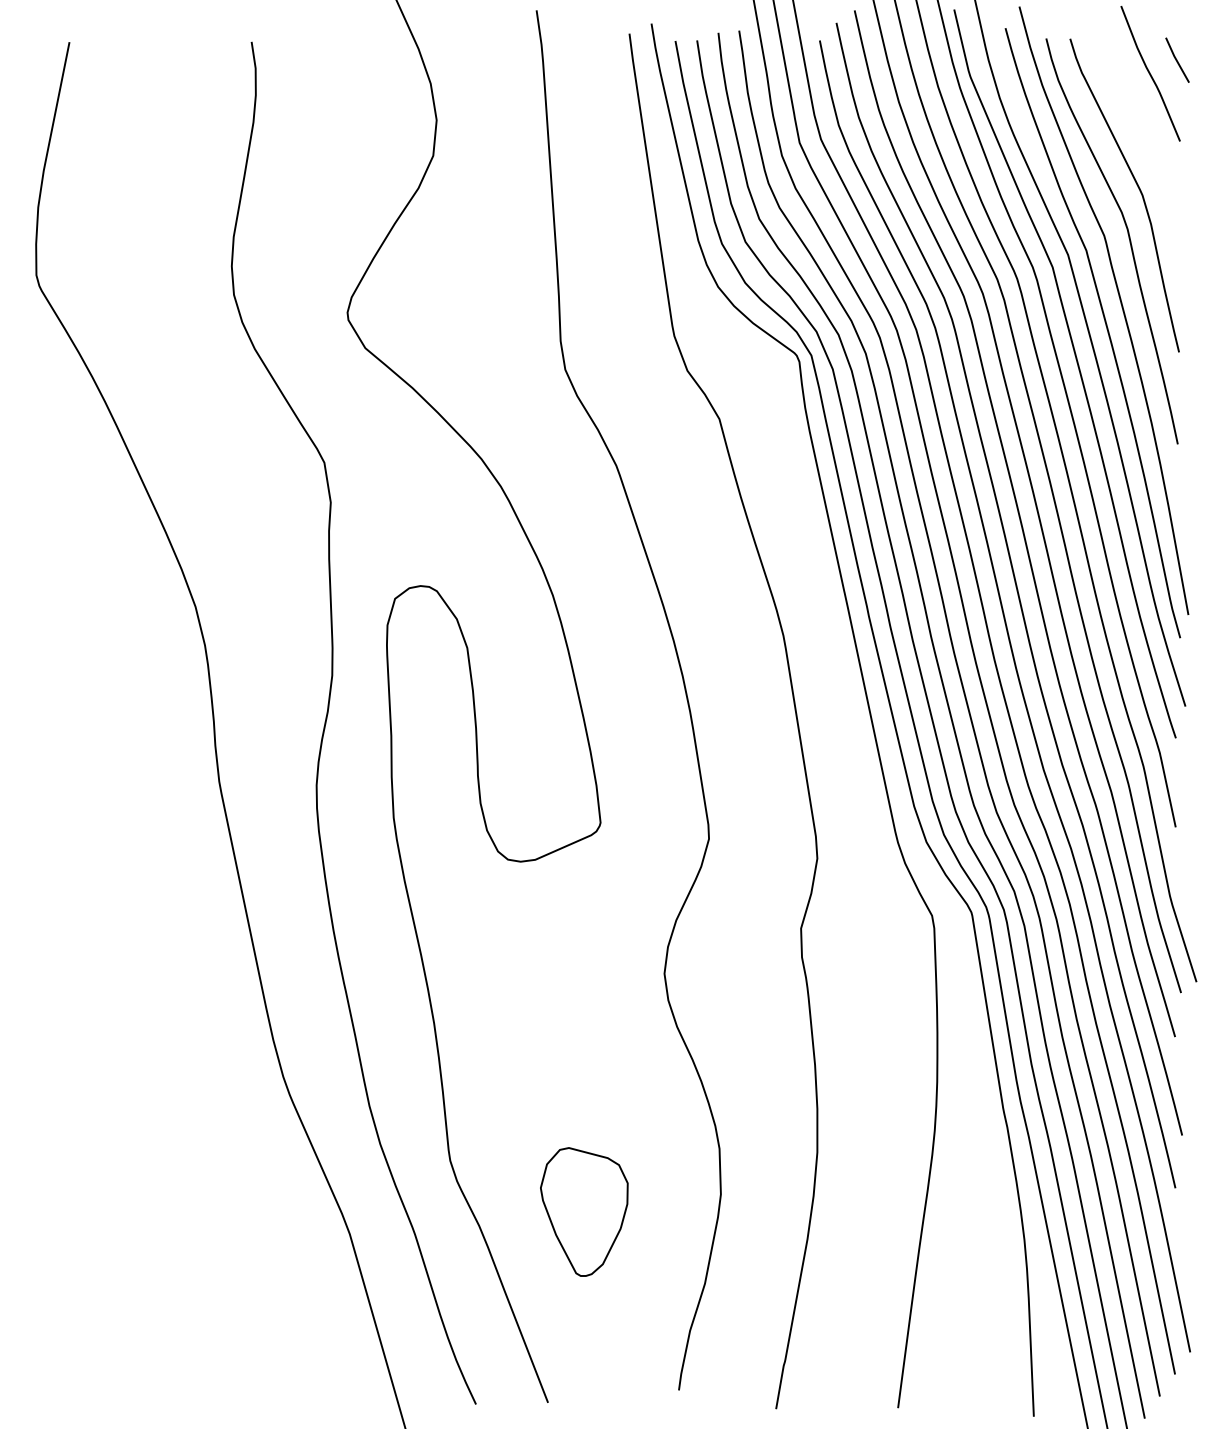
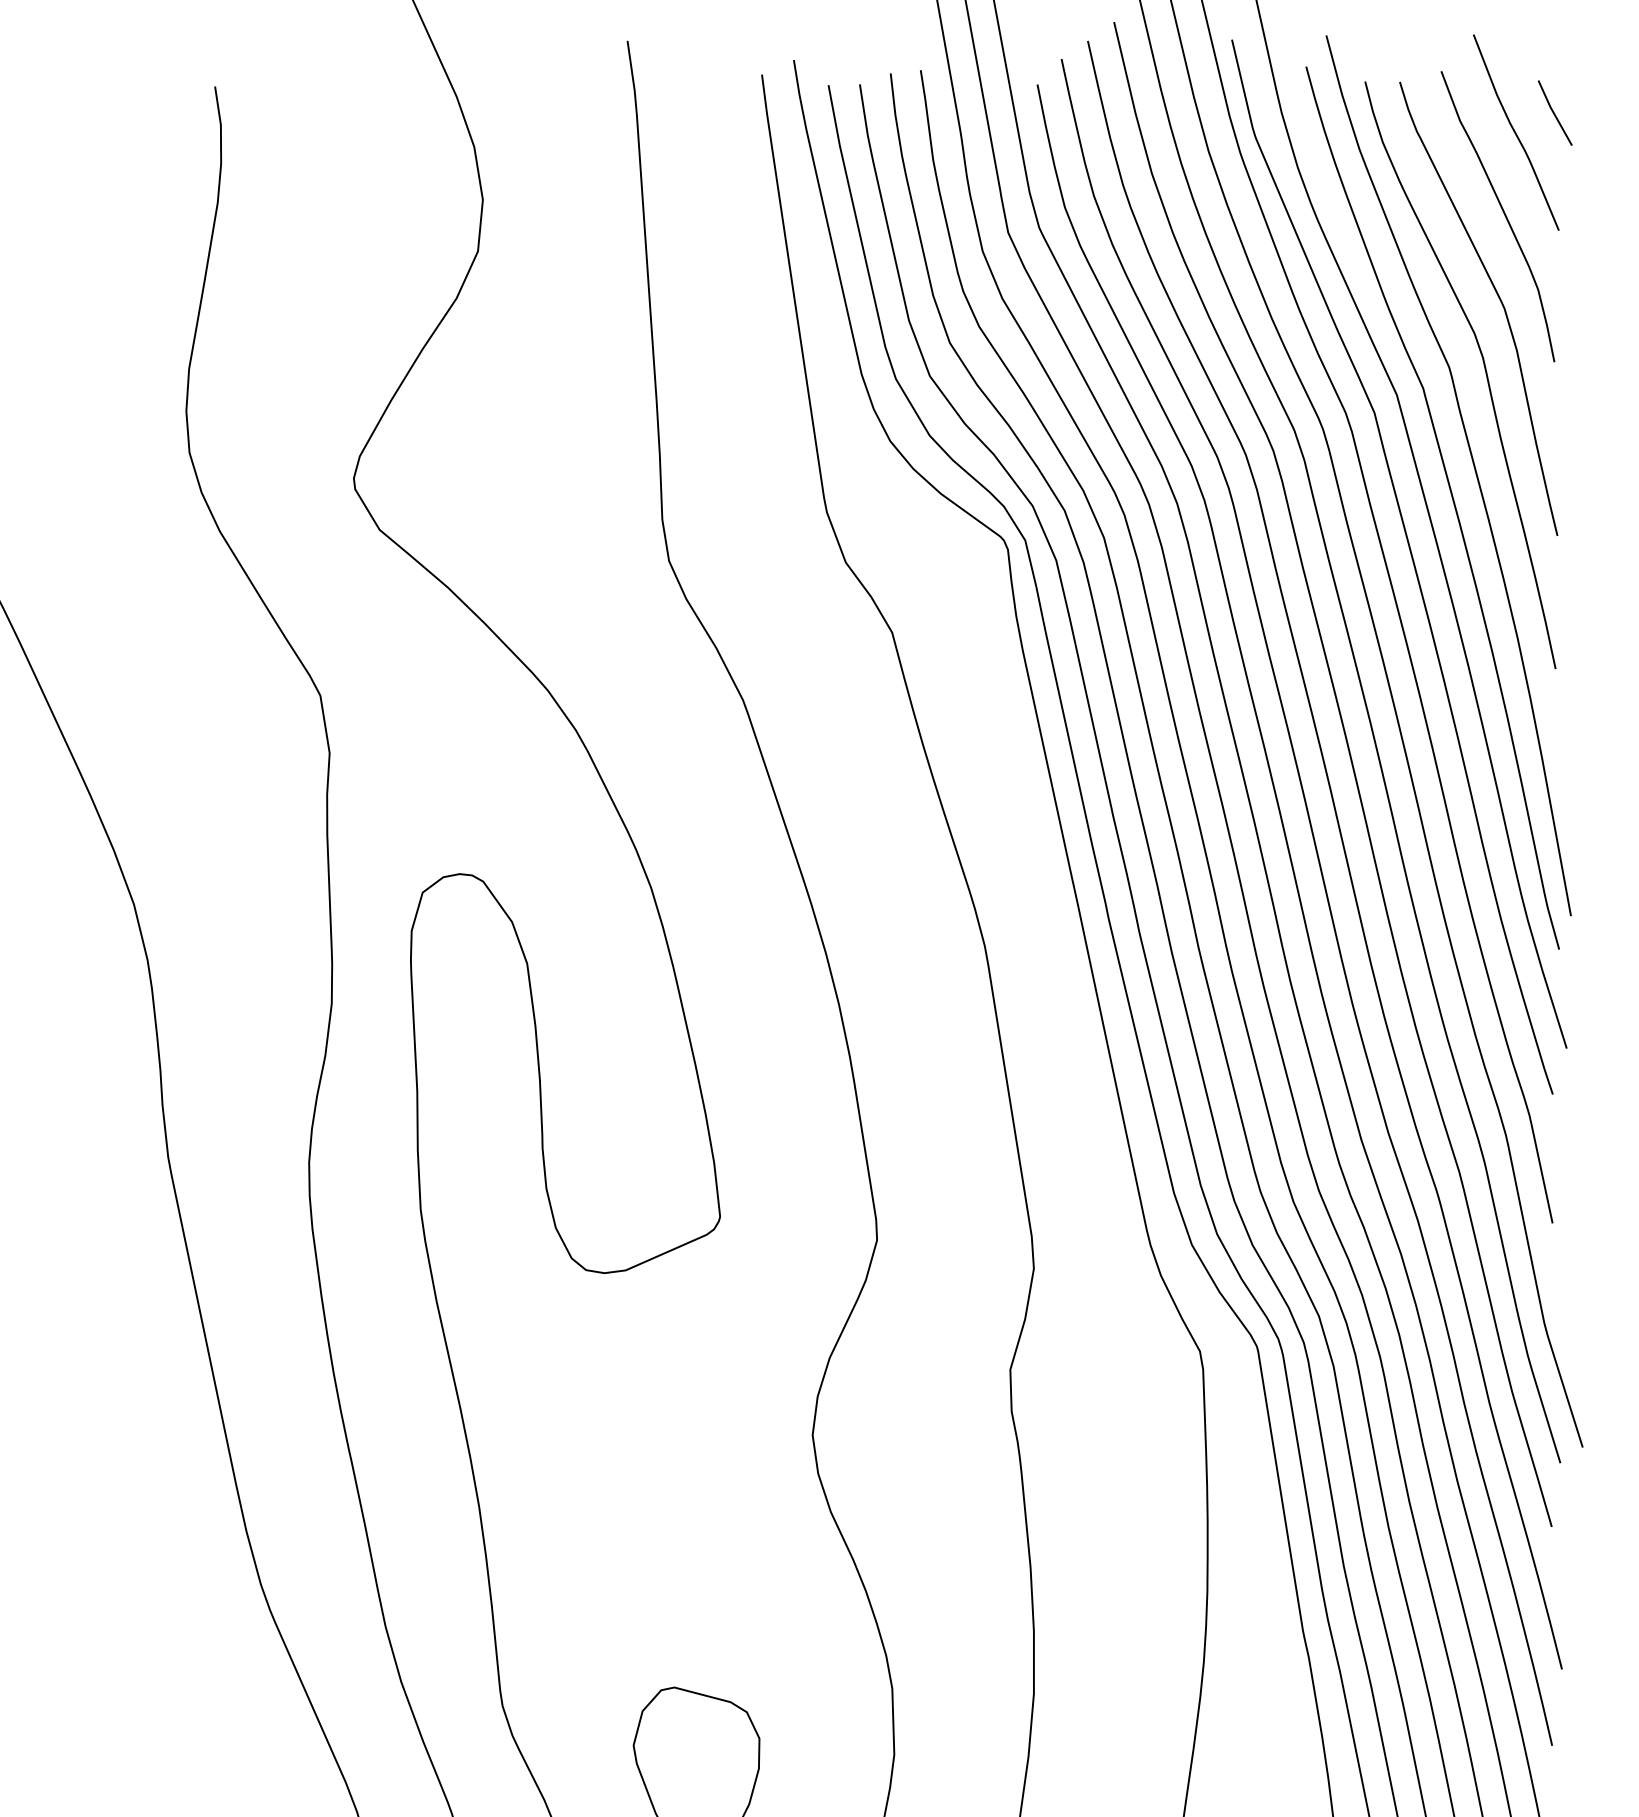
curve: (1141, 129) -> (1503, 213), added

